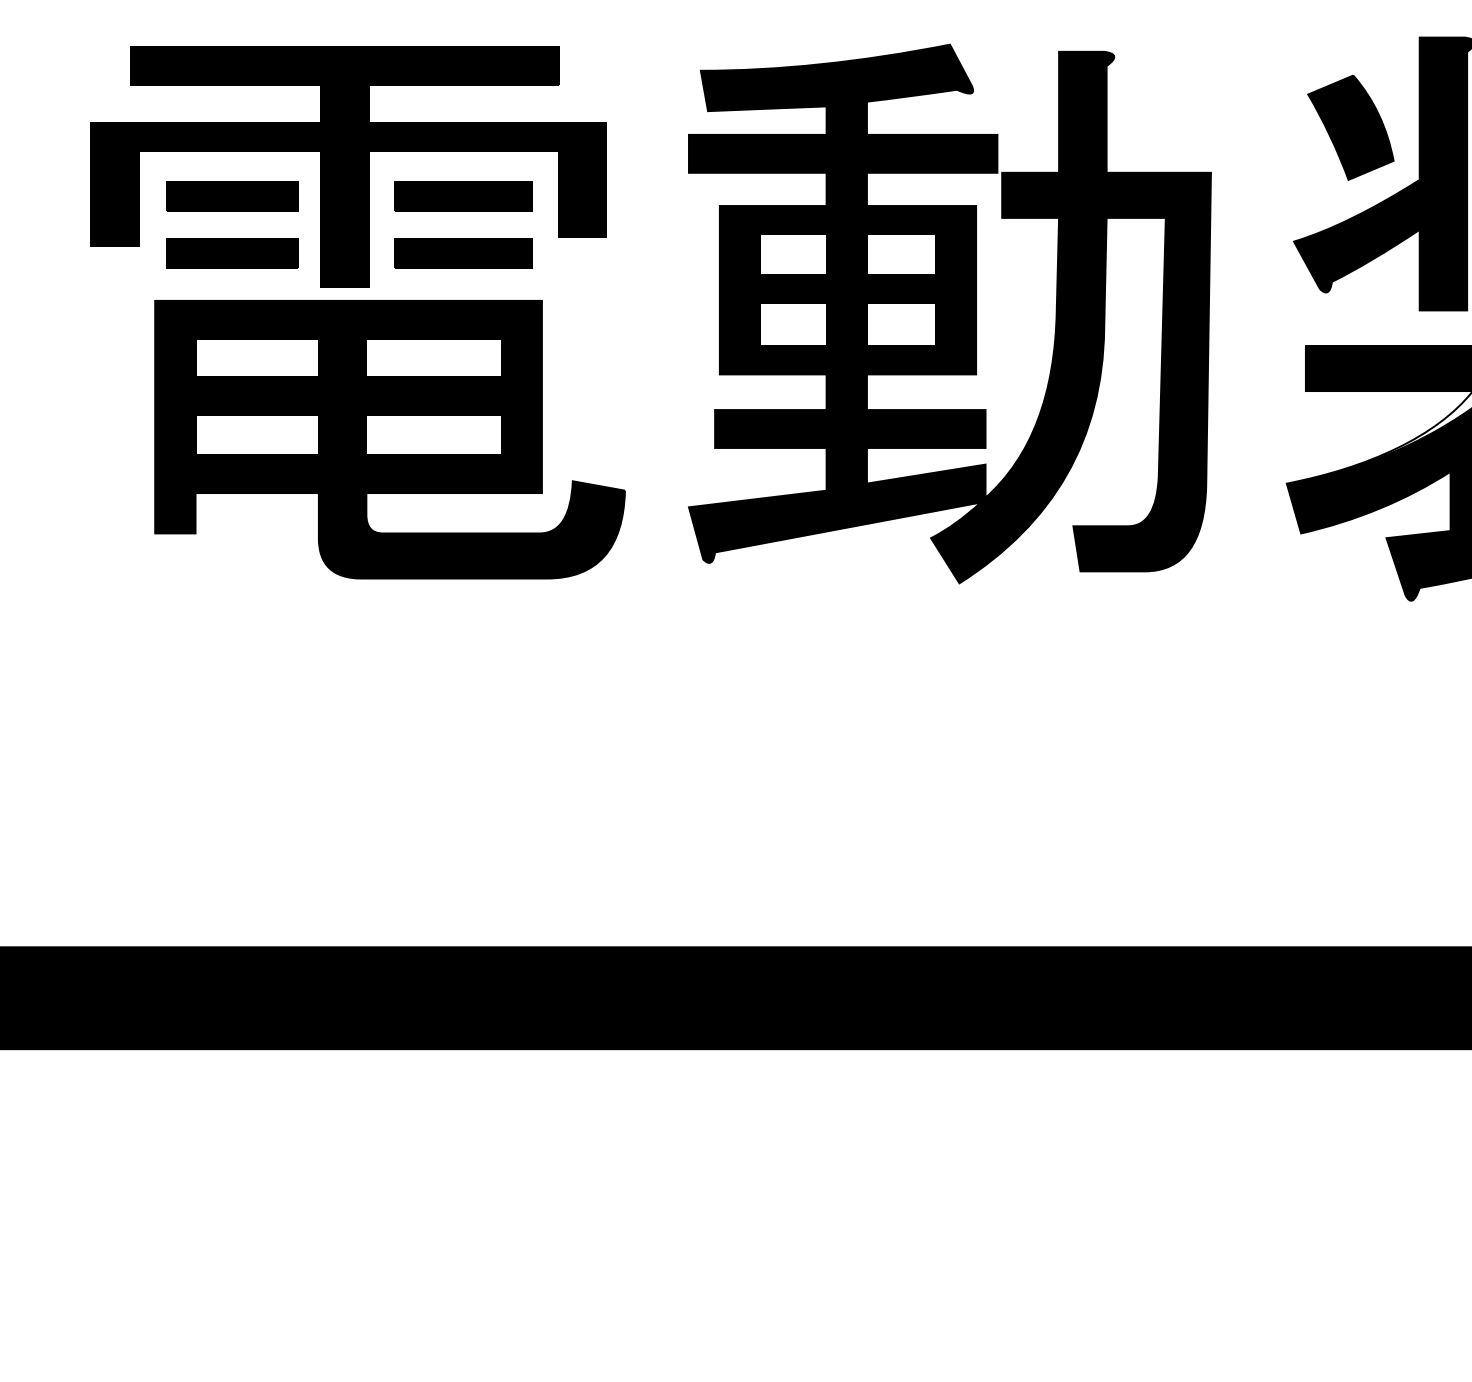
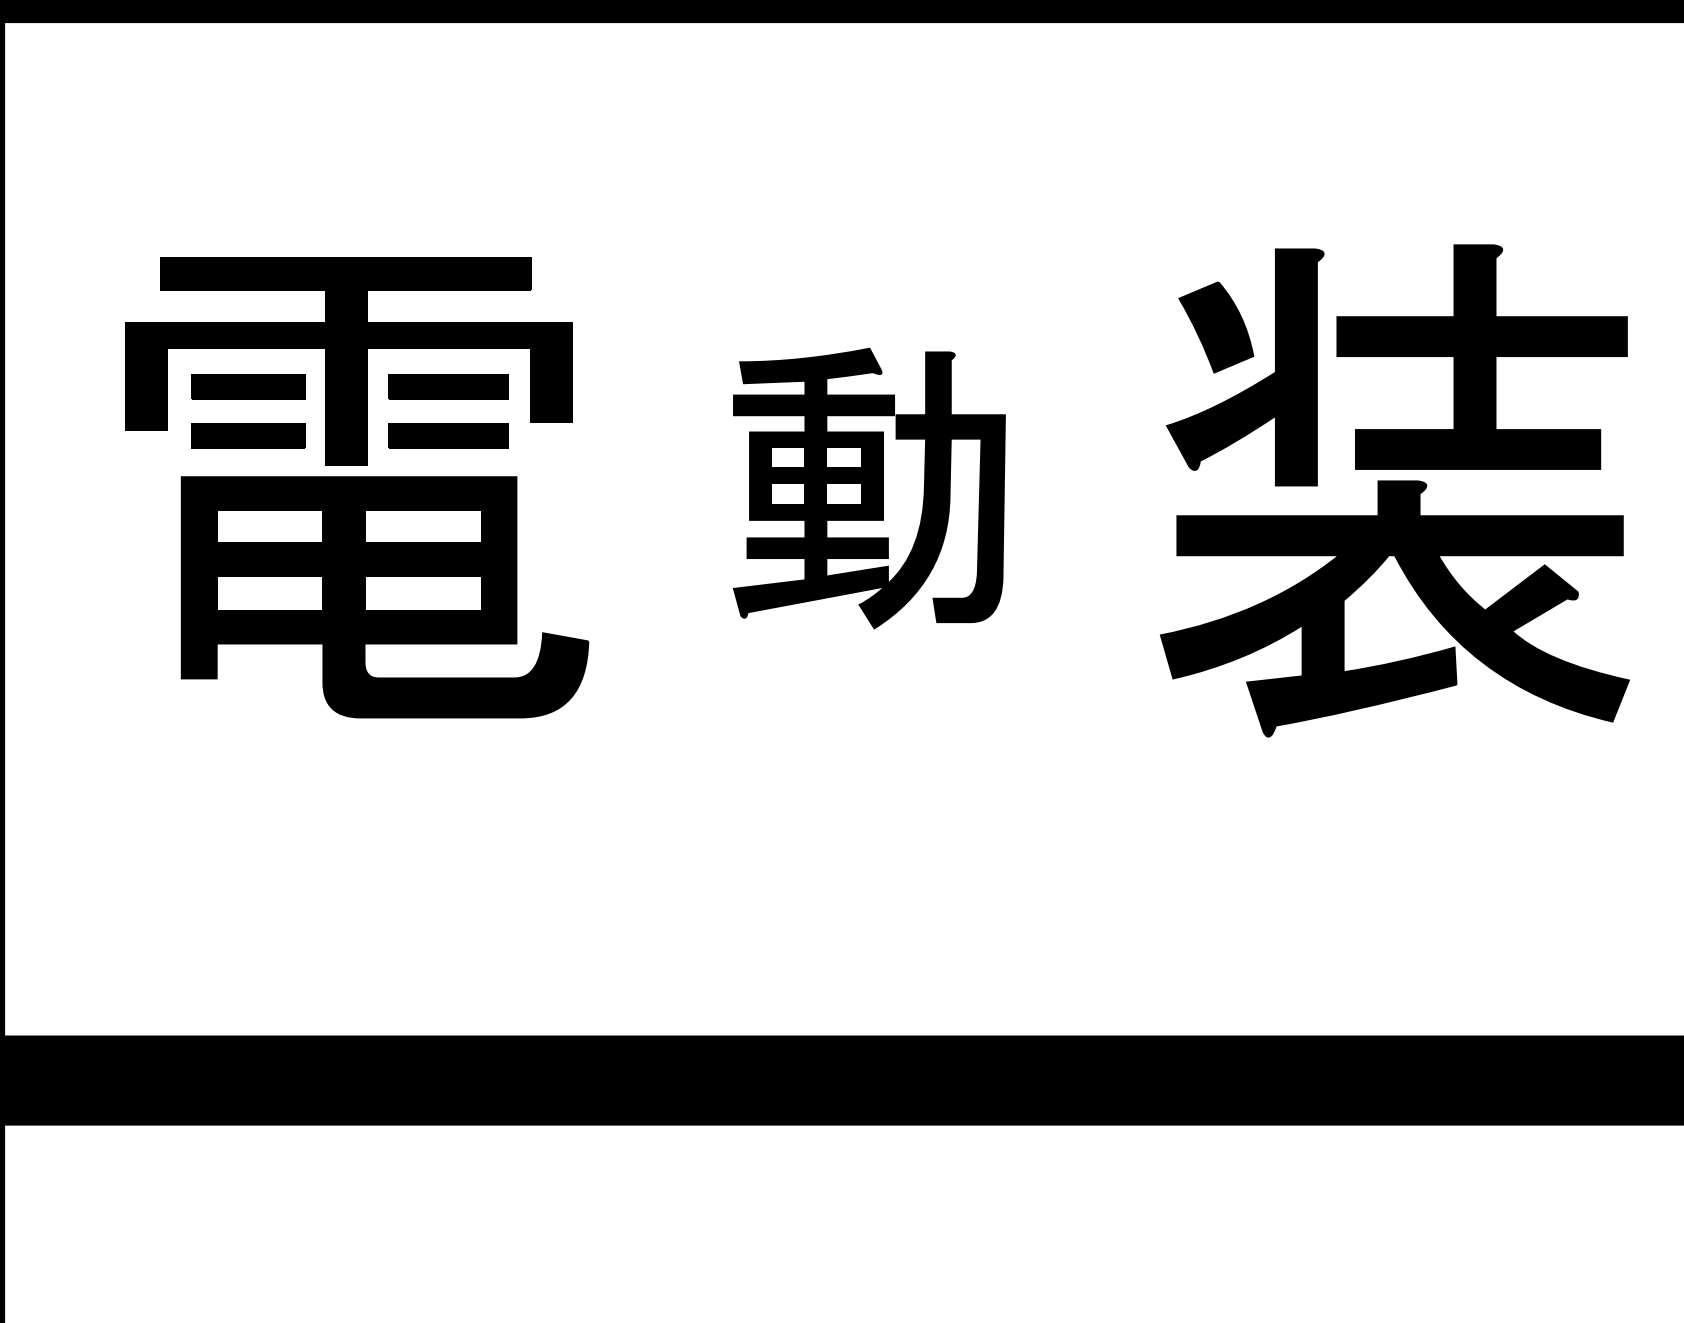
part: (950, 313) -> (869, 488), size x0.6

